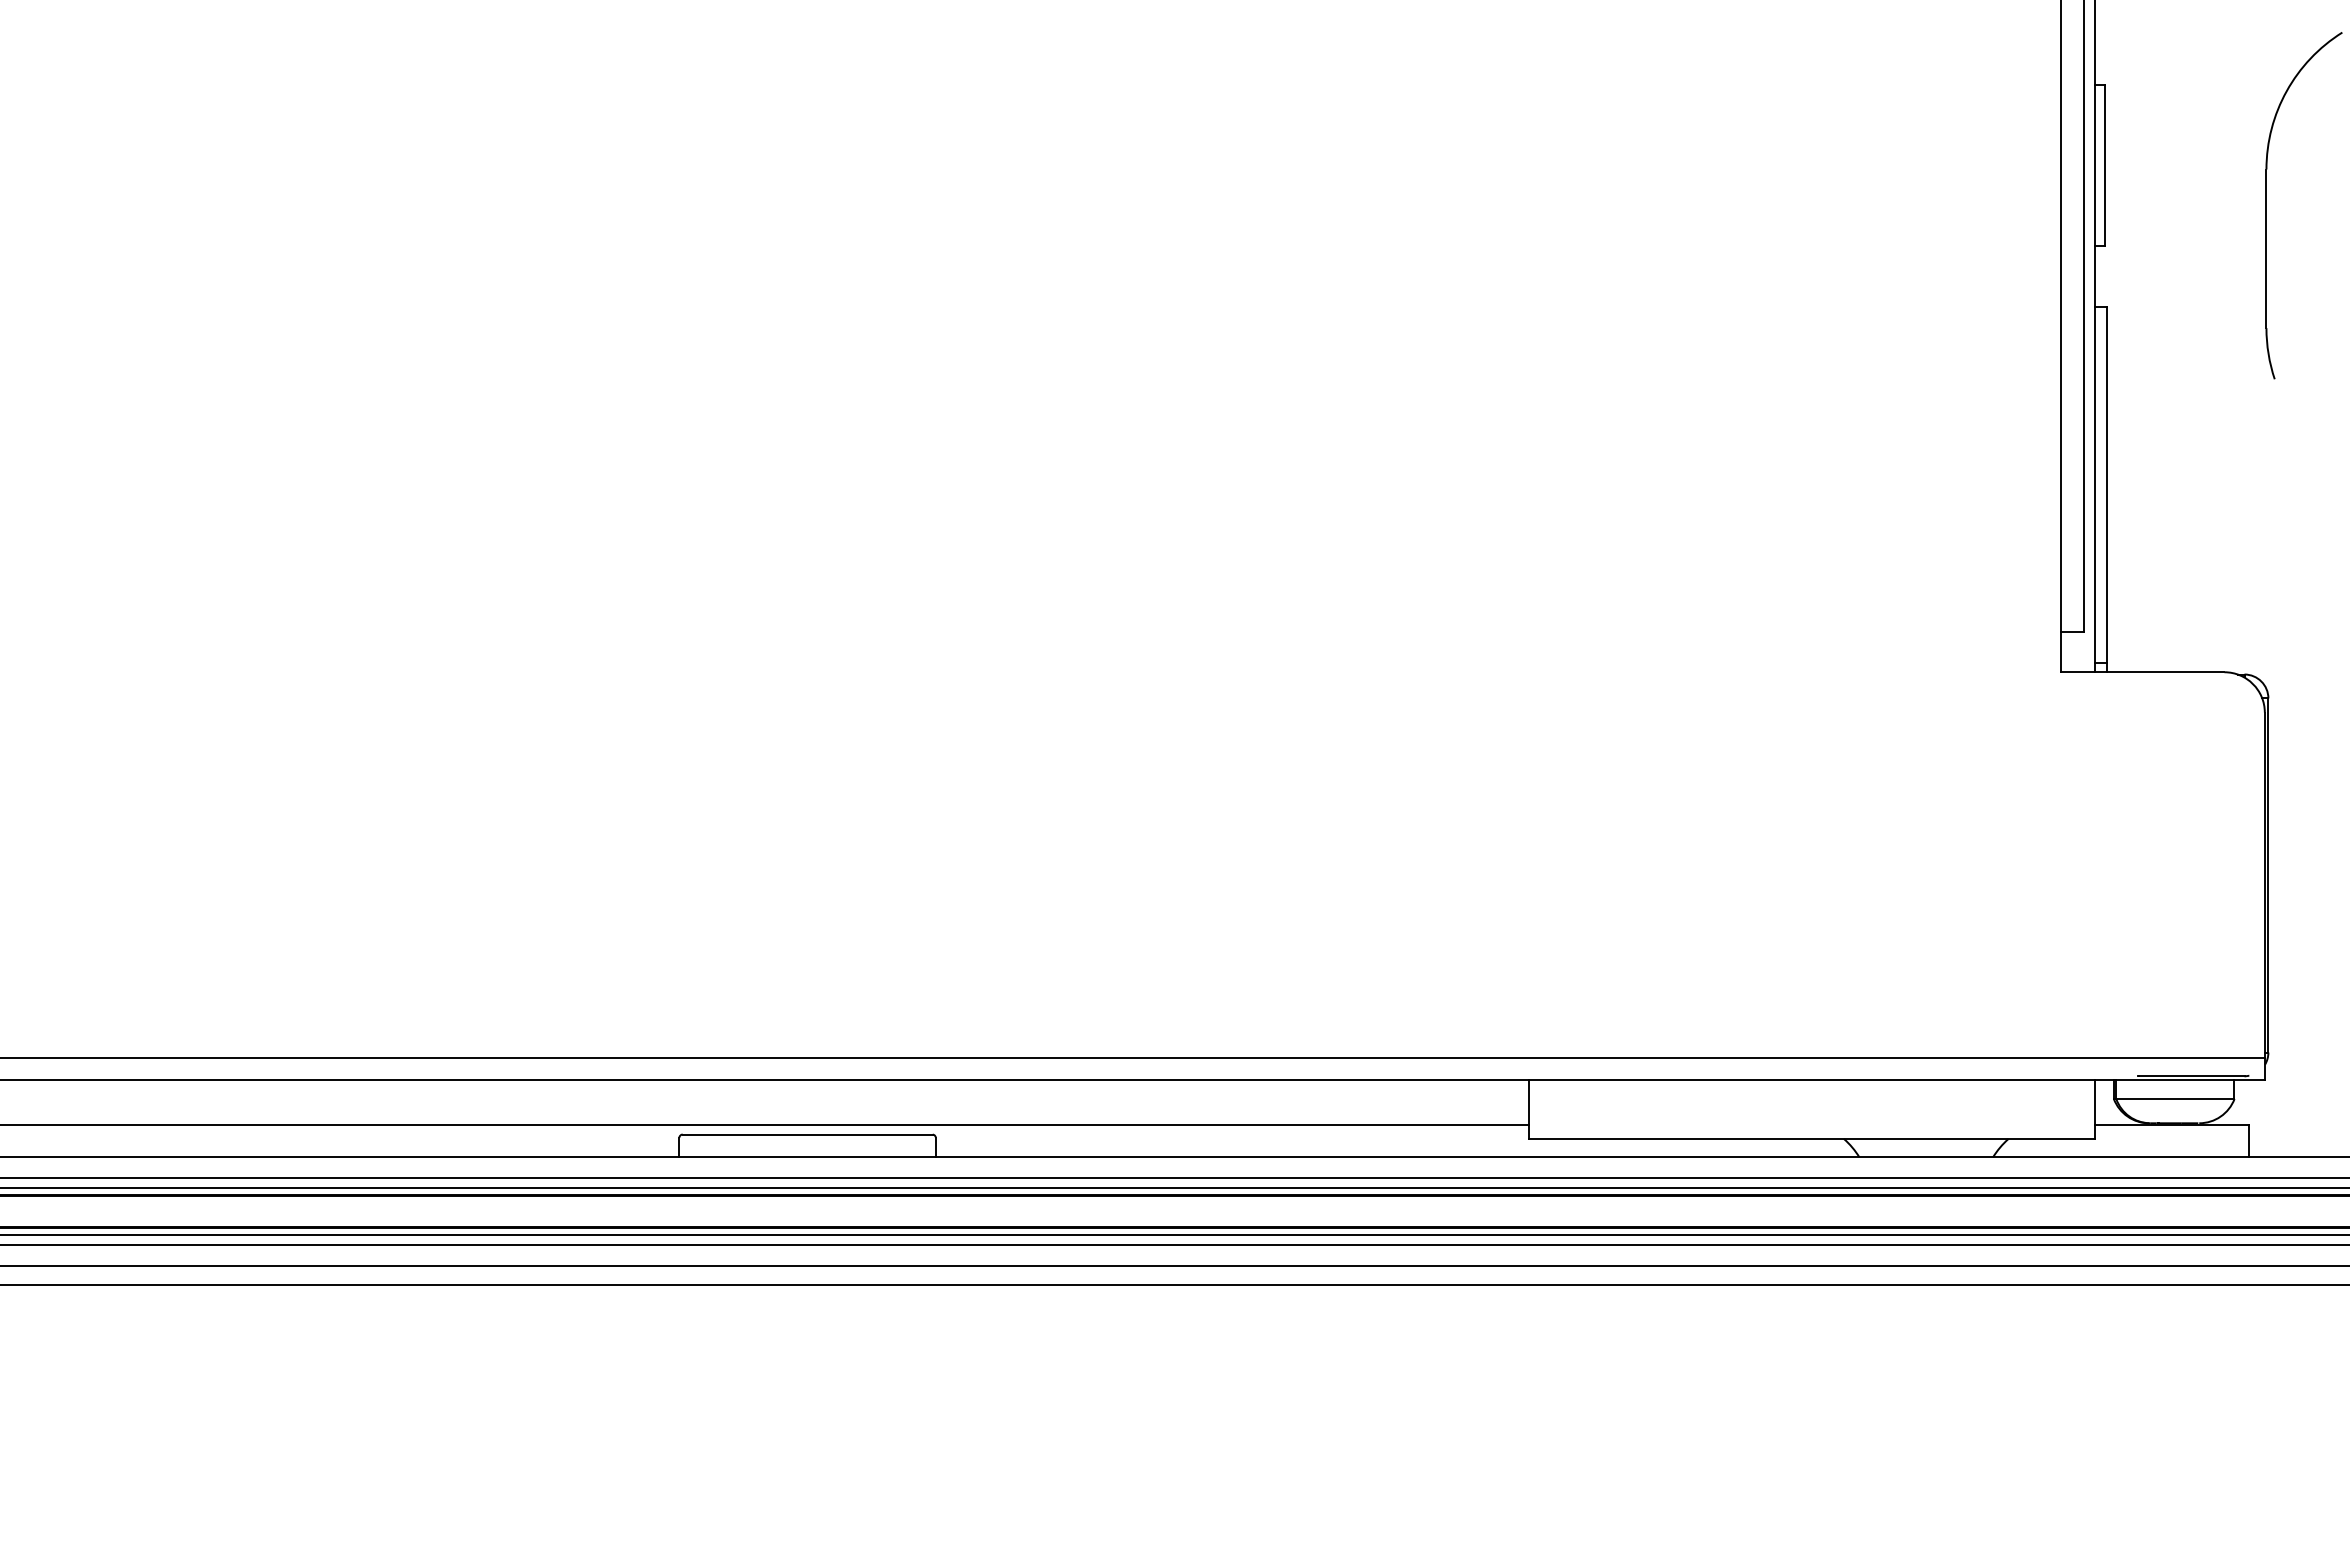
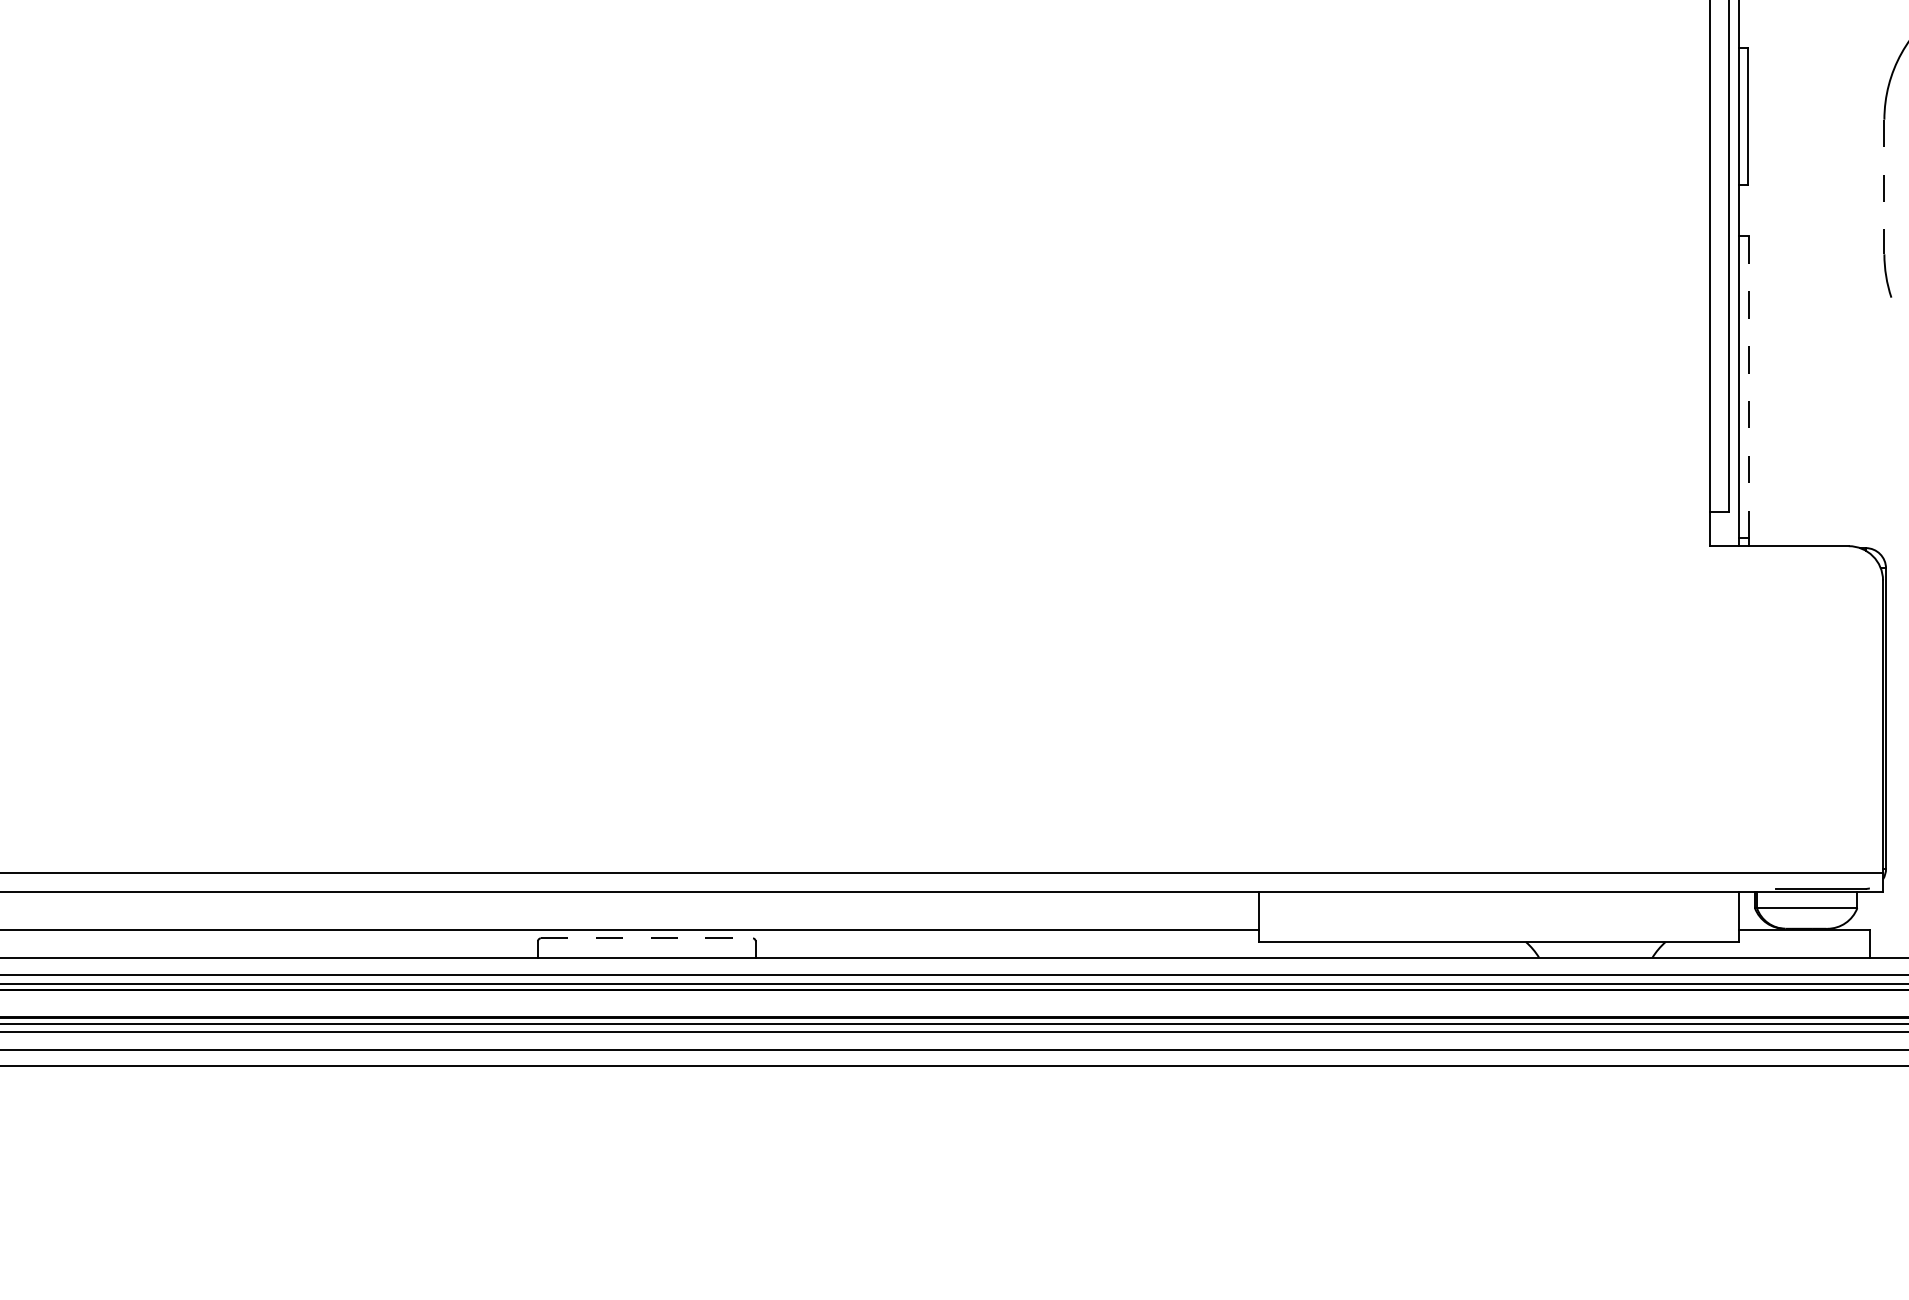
line: (2266, 249) -> (1884, 187), solid -> dashed
line: (2106, 484) -> (1748, 386), solid -> dashed
line: (808, 1134) -> (647, 938), solid -> dashed

